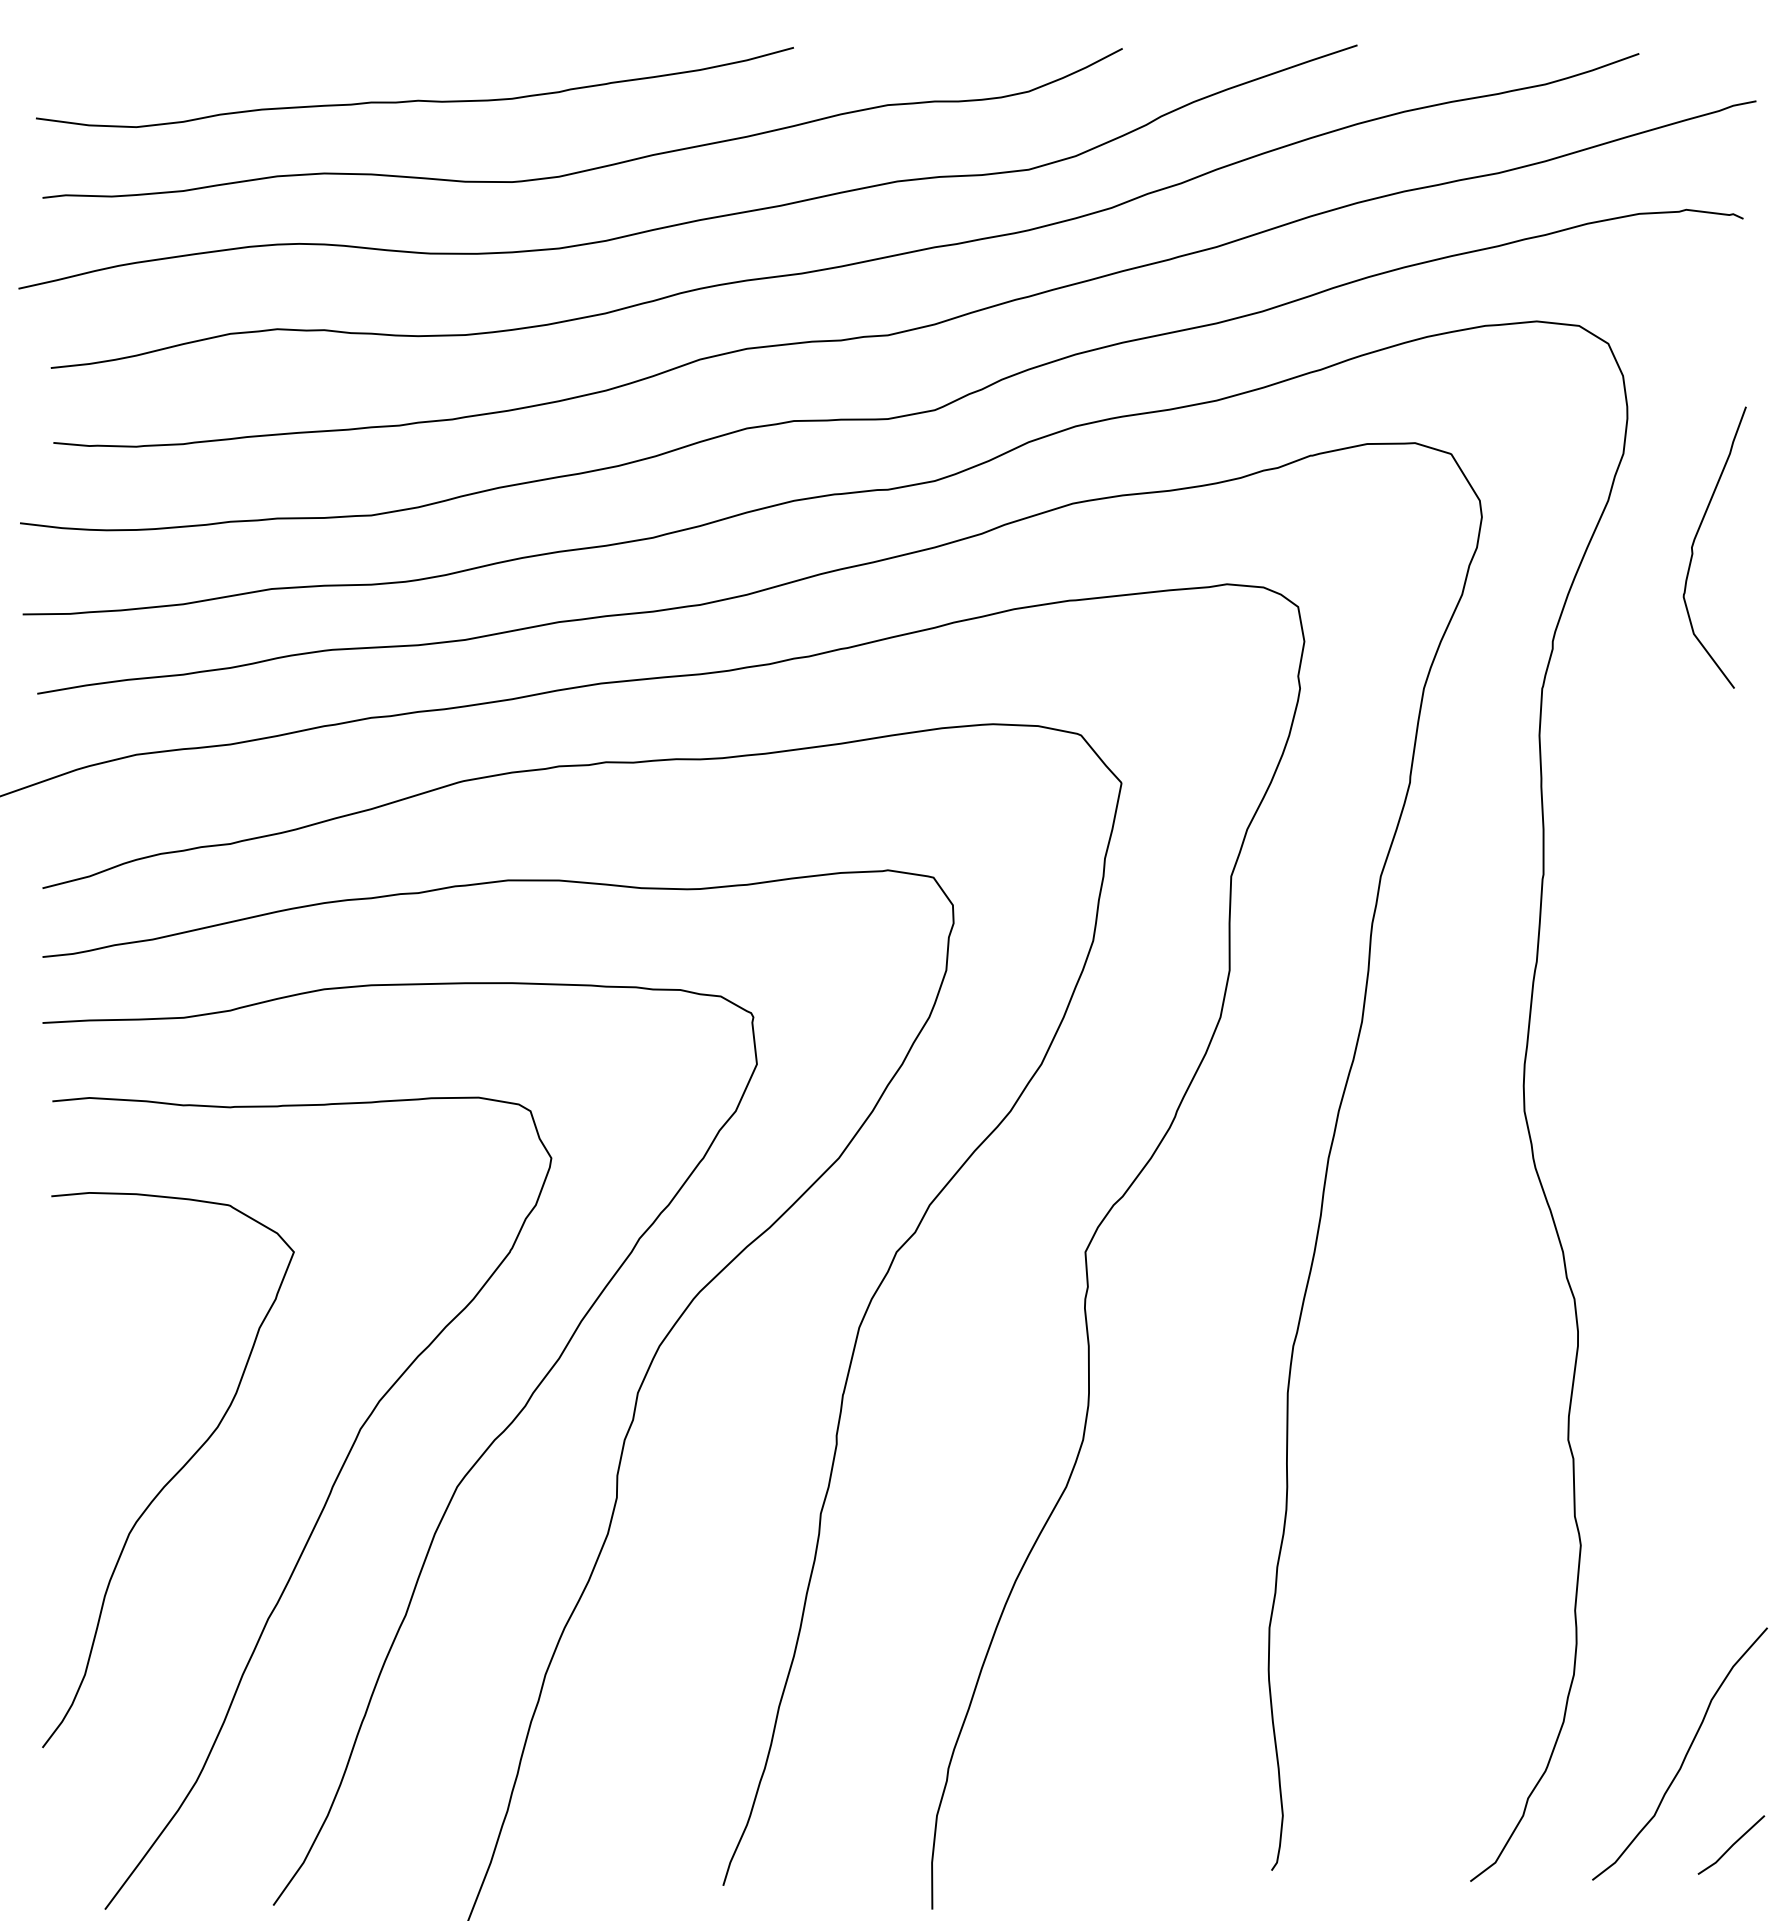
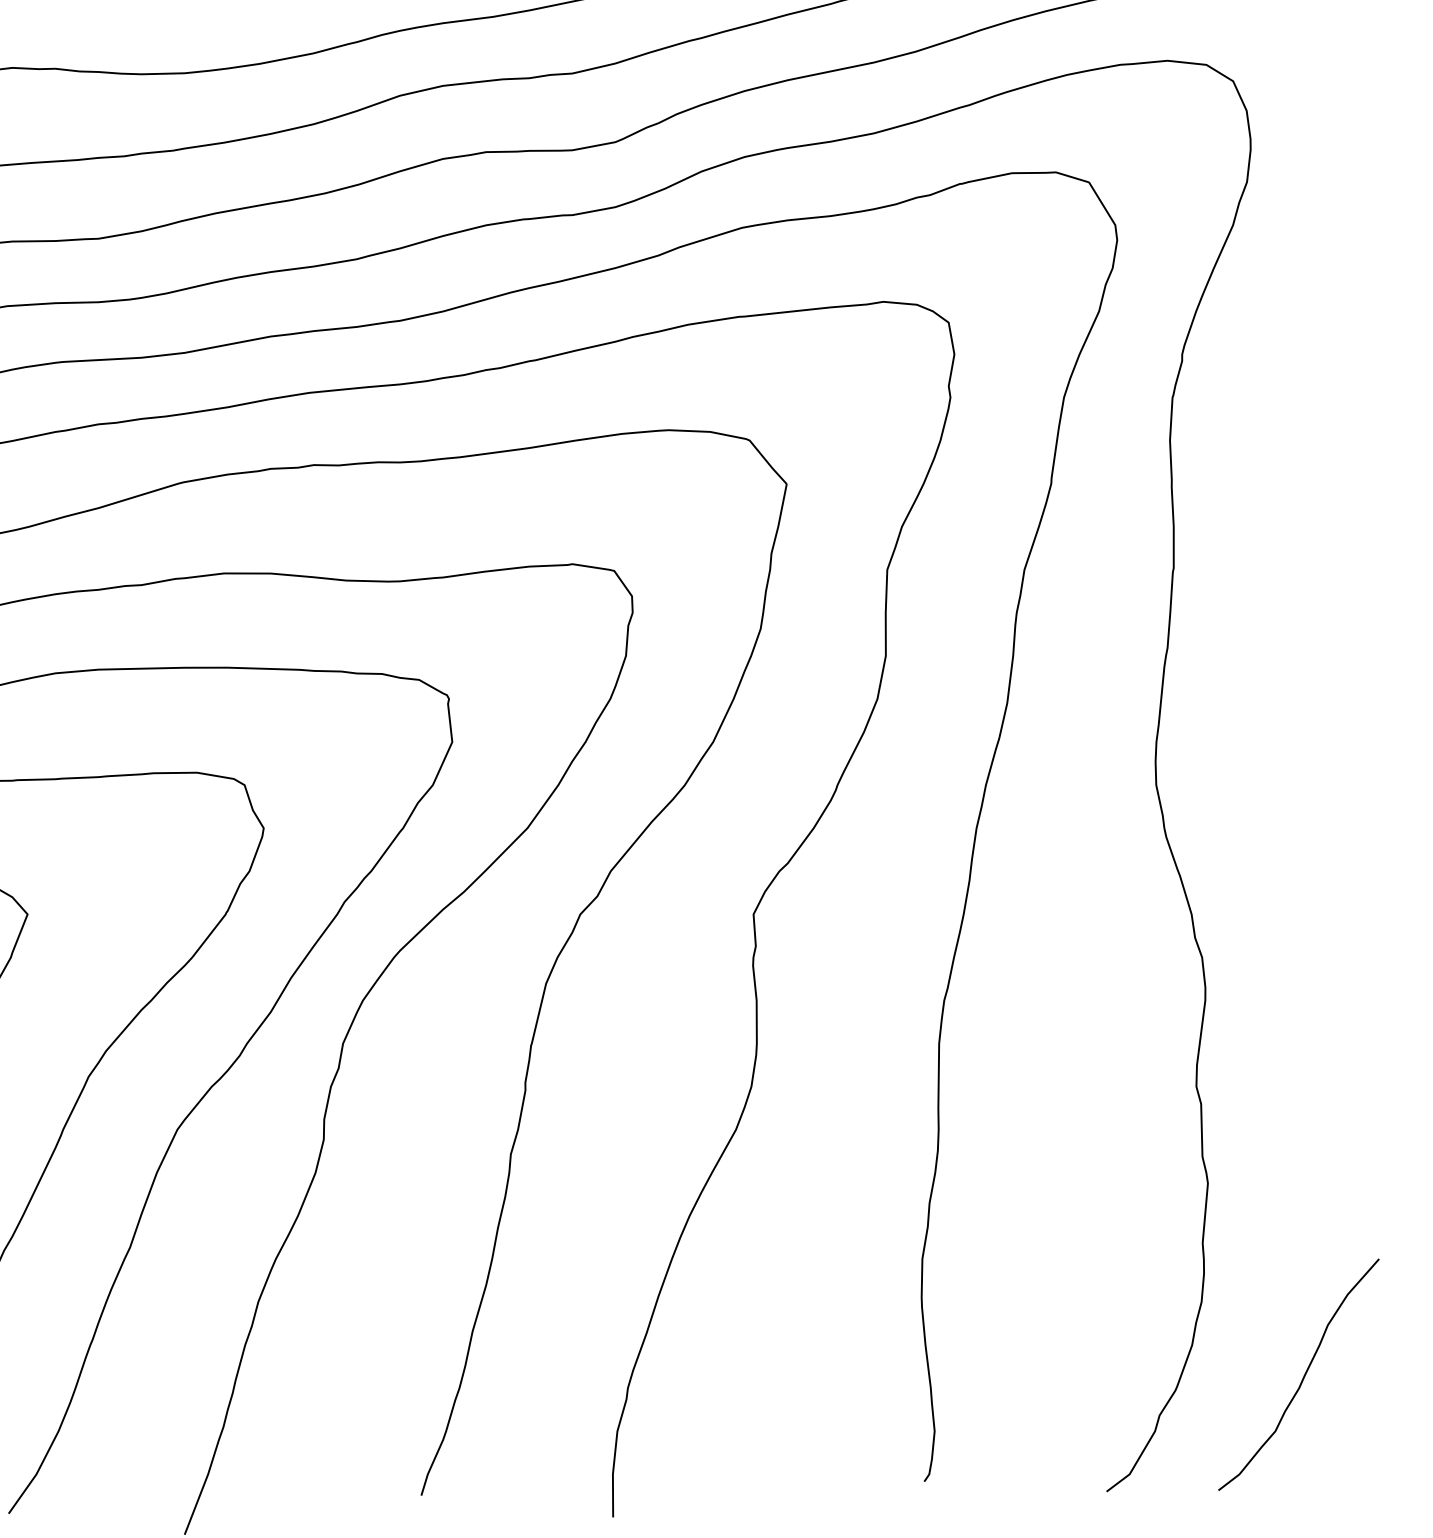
curve: (1695, 540) -> (1313, 261), removed
line: (1732, 1844) -> (1347, 1457), removed

